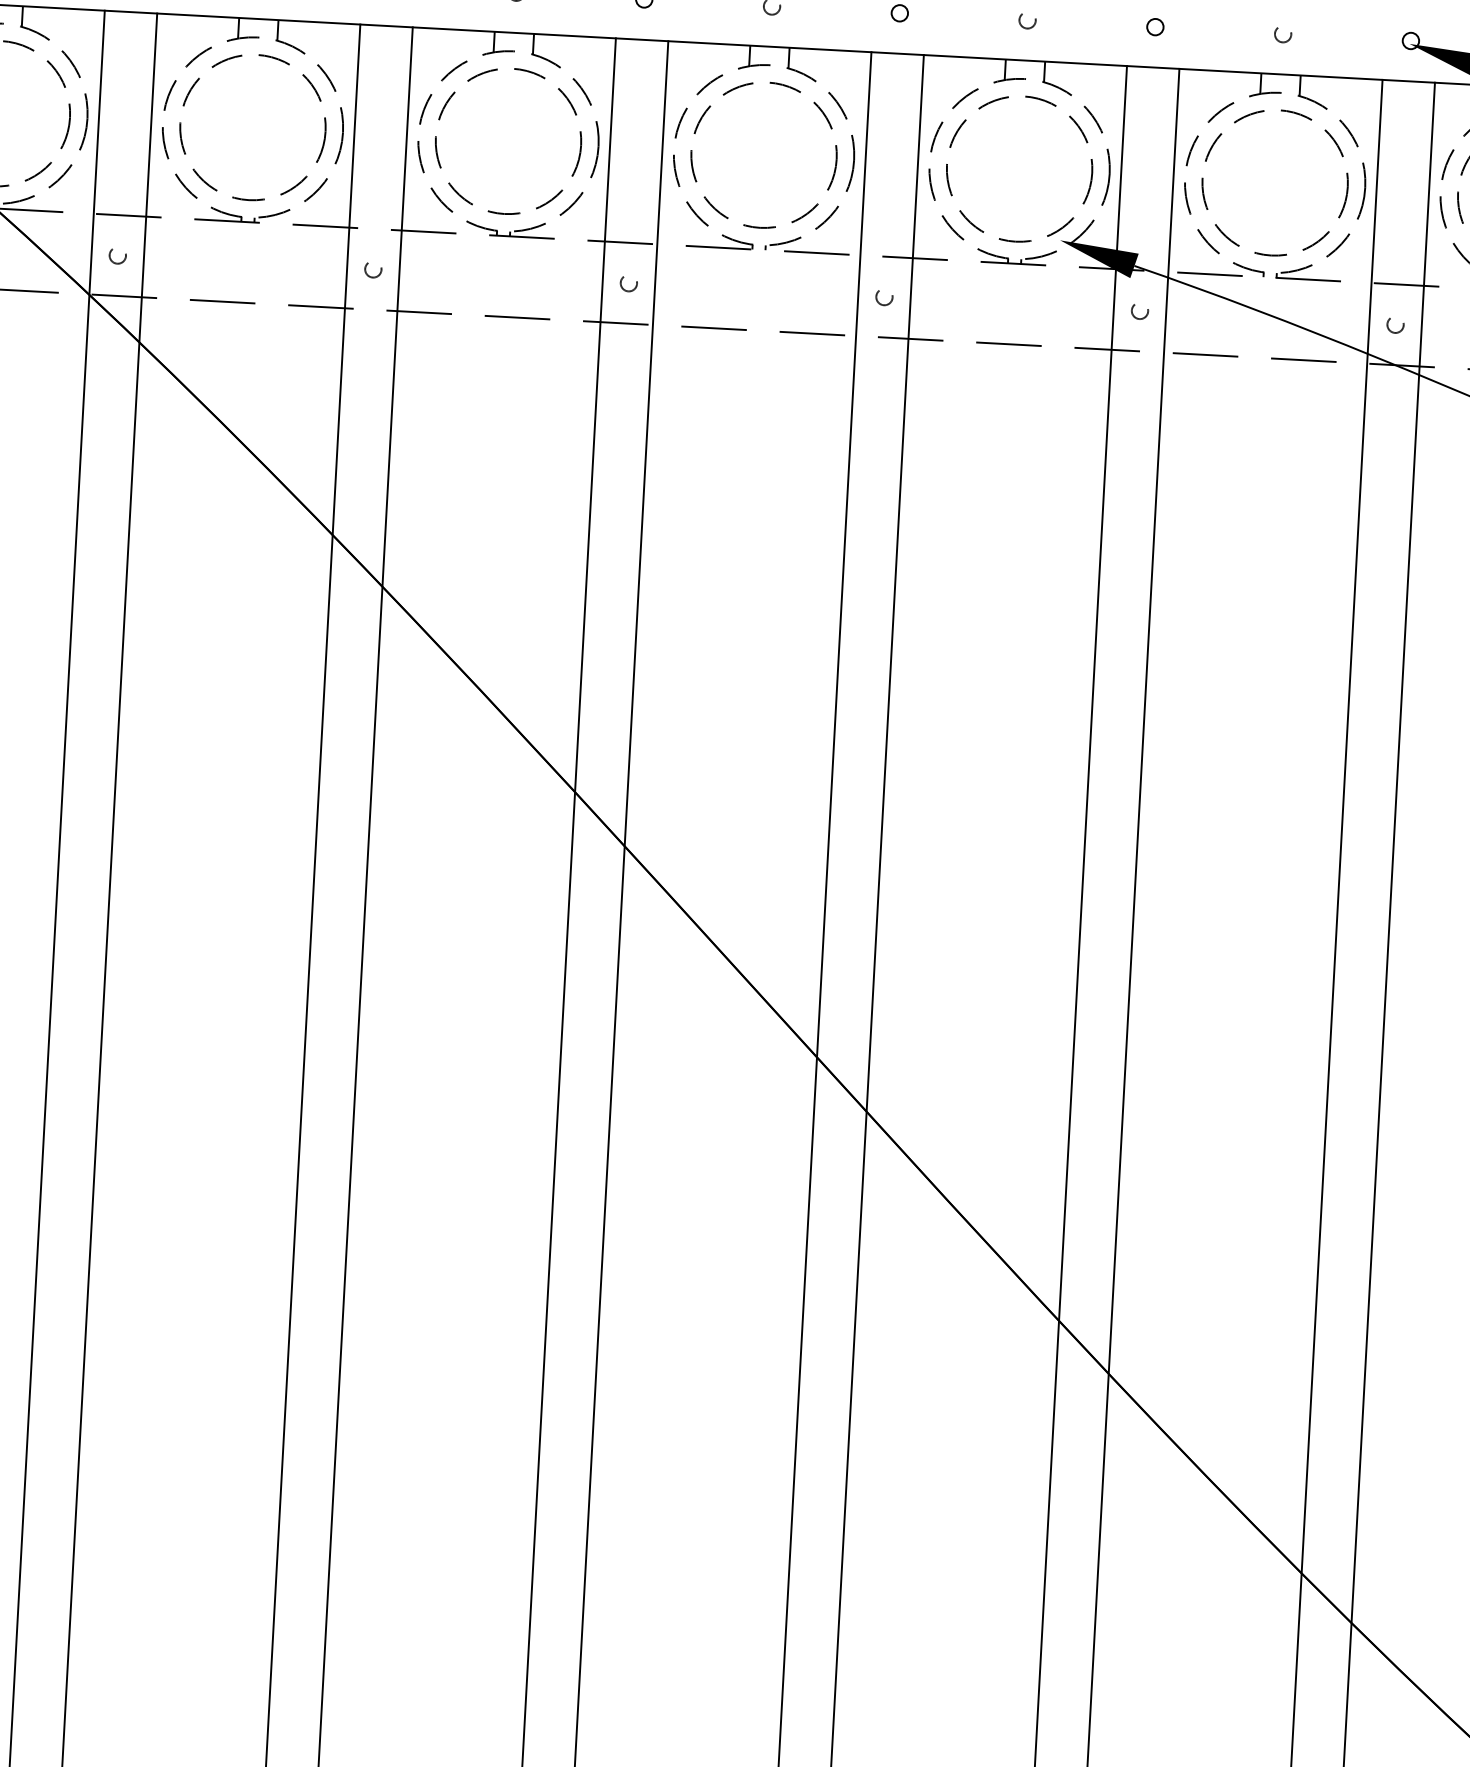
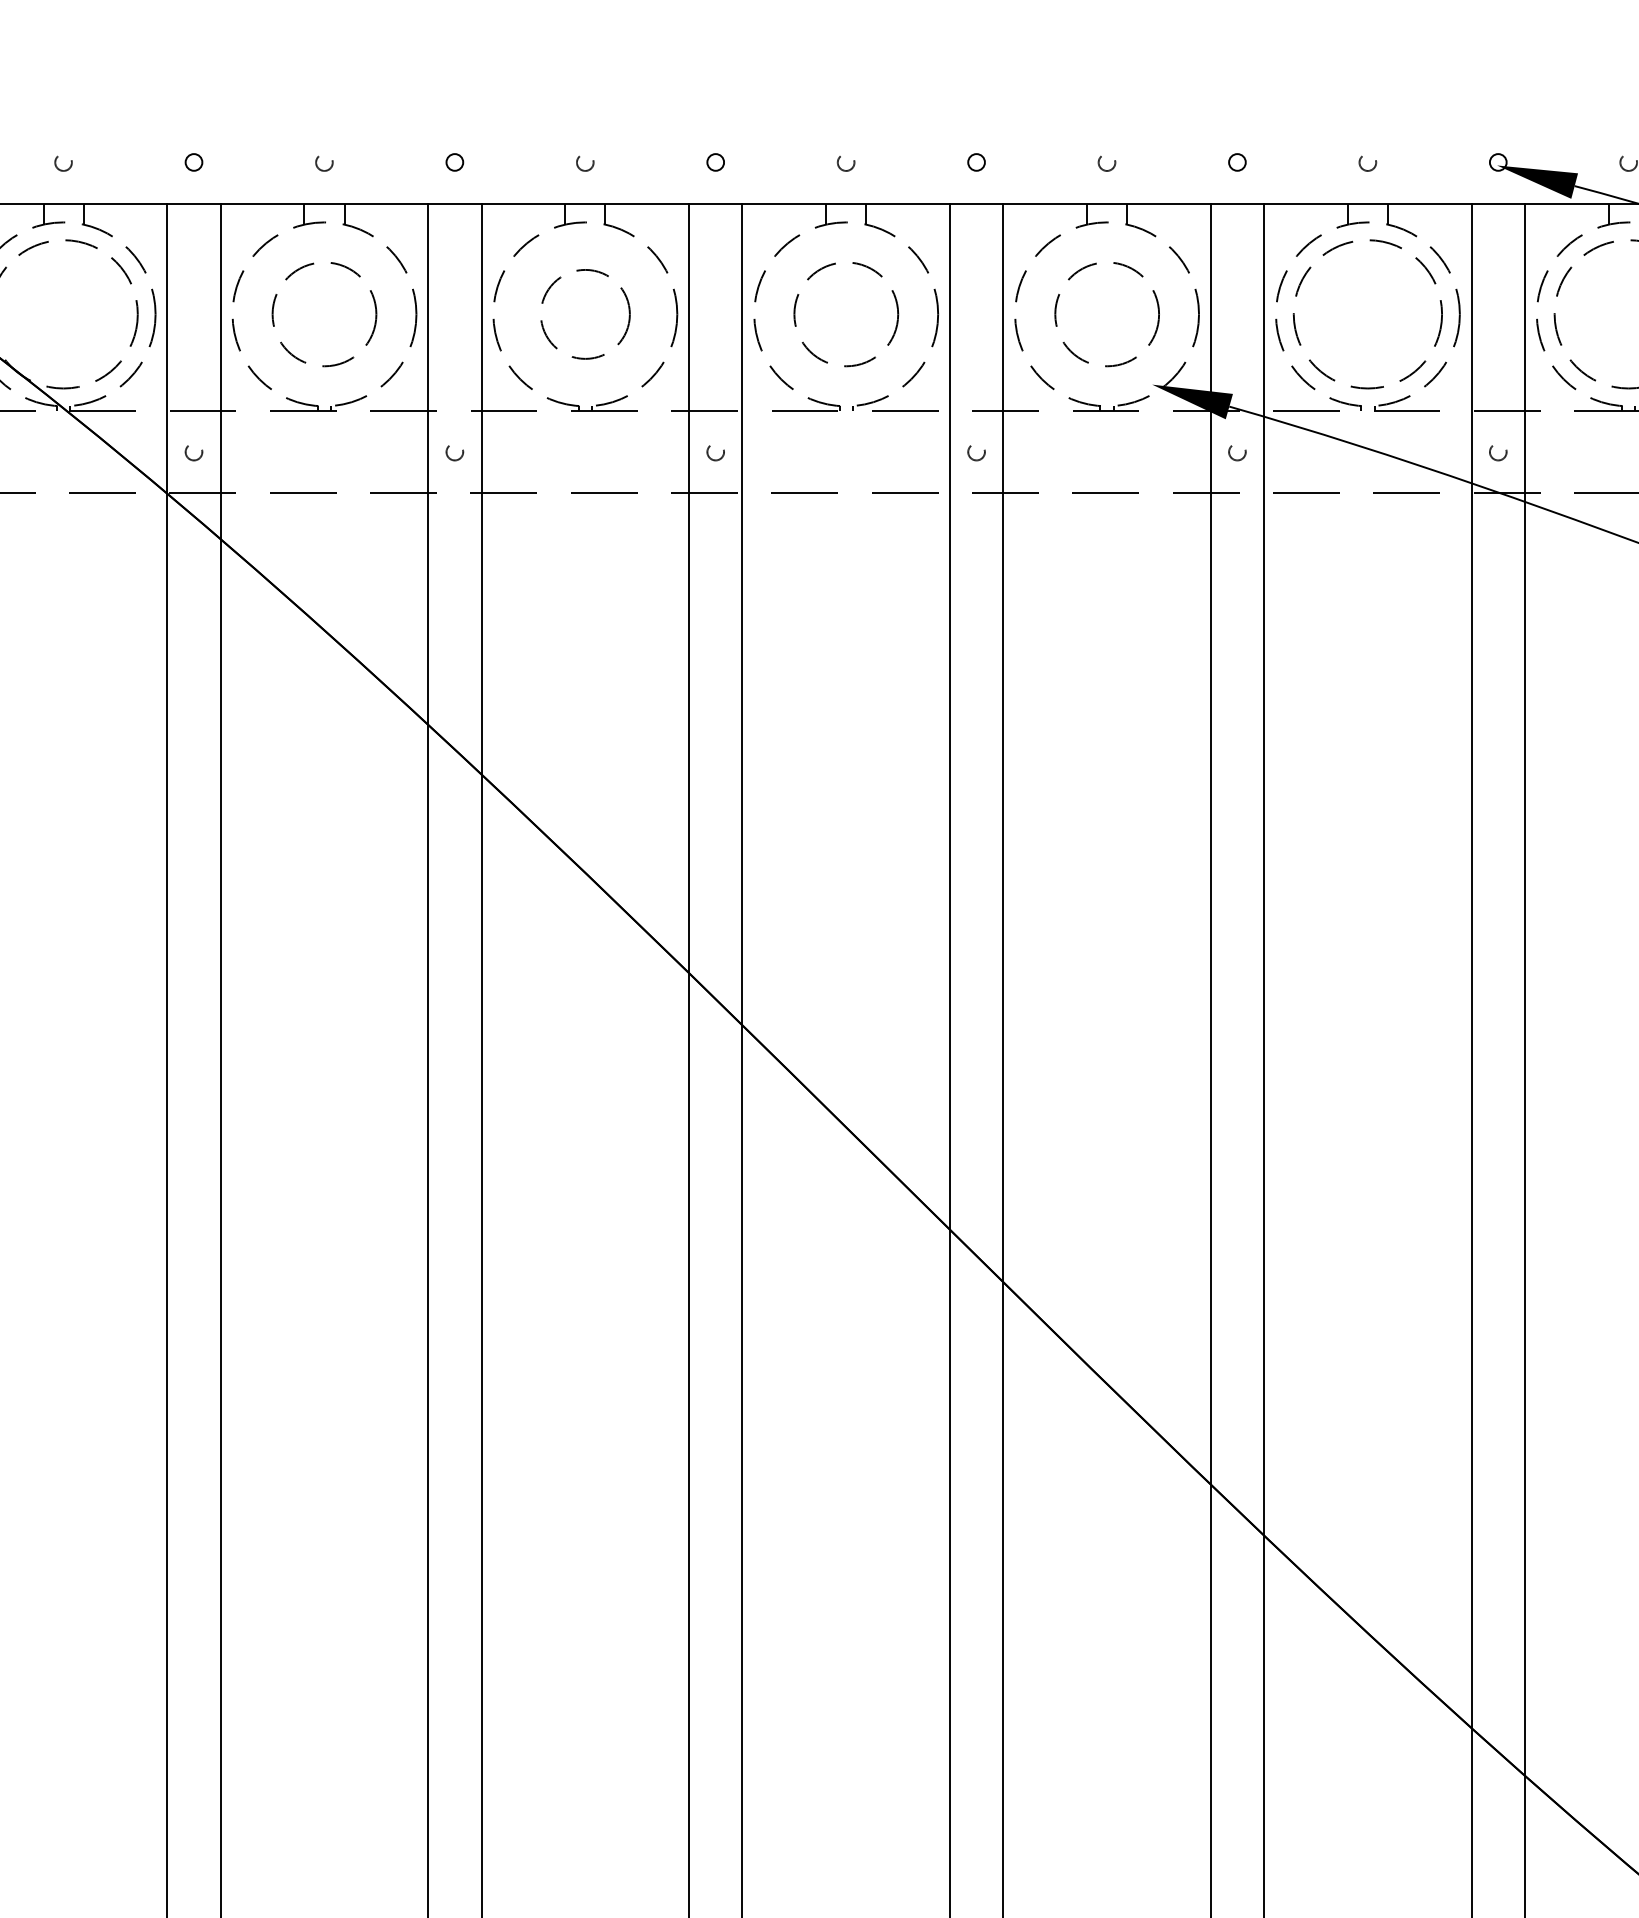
circle: (252, 127) -> (324, 314), size x0.7
circle: (508, 141) -> (585, 314), size x0.6
circle: (764, 155) -> (846, 314), size x0.7
circle: (1020, 169) -> (1107, 314), size x0.7

